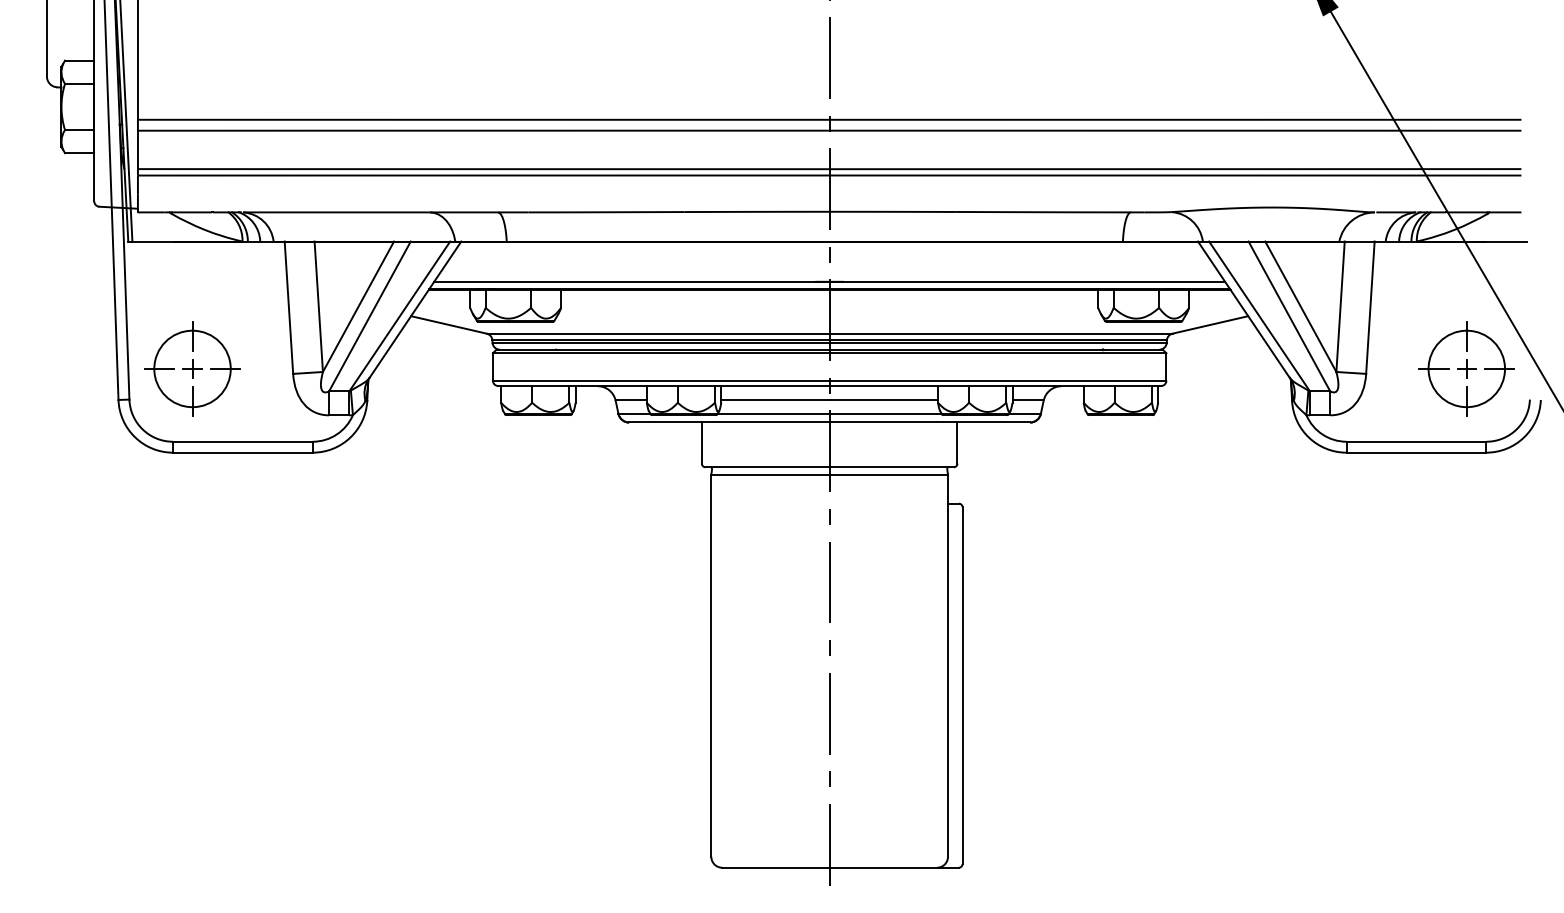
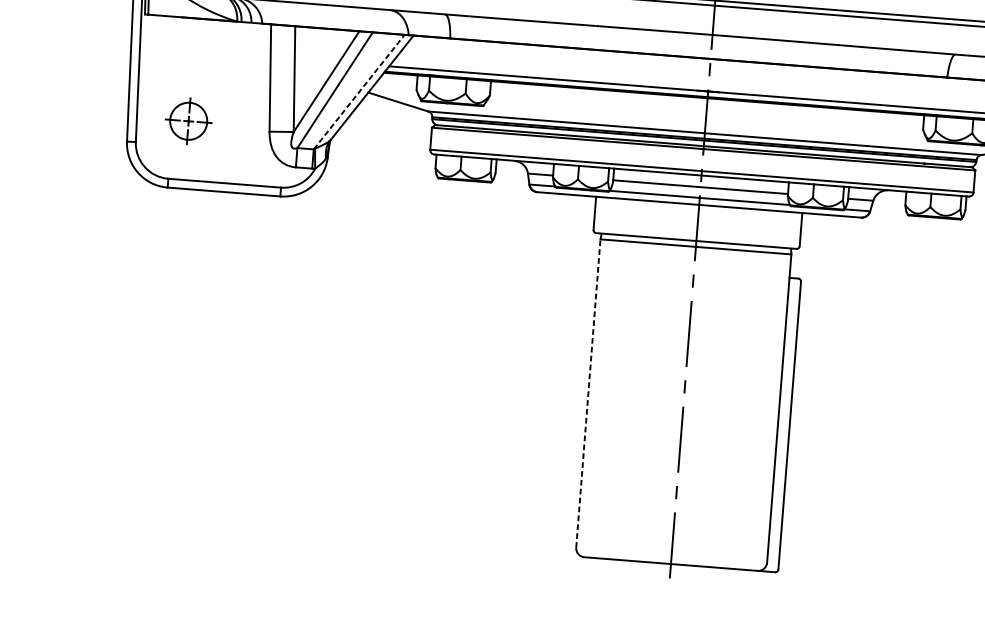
line: (400, 316) -> (359, 92), solid -> dashed
part: (192, 368) -> (188, 120), size x0.6
line: (711, 665) -> (588, 393), solid -> dashed

